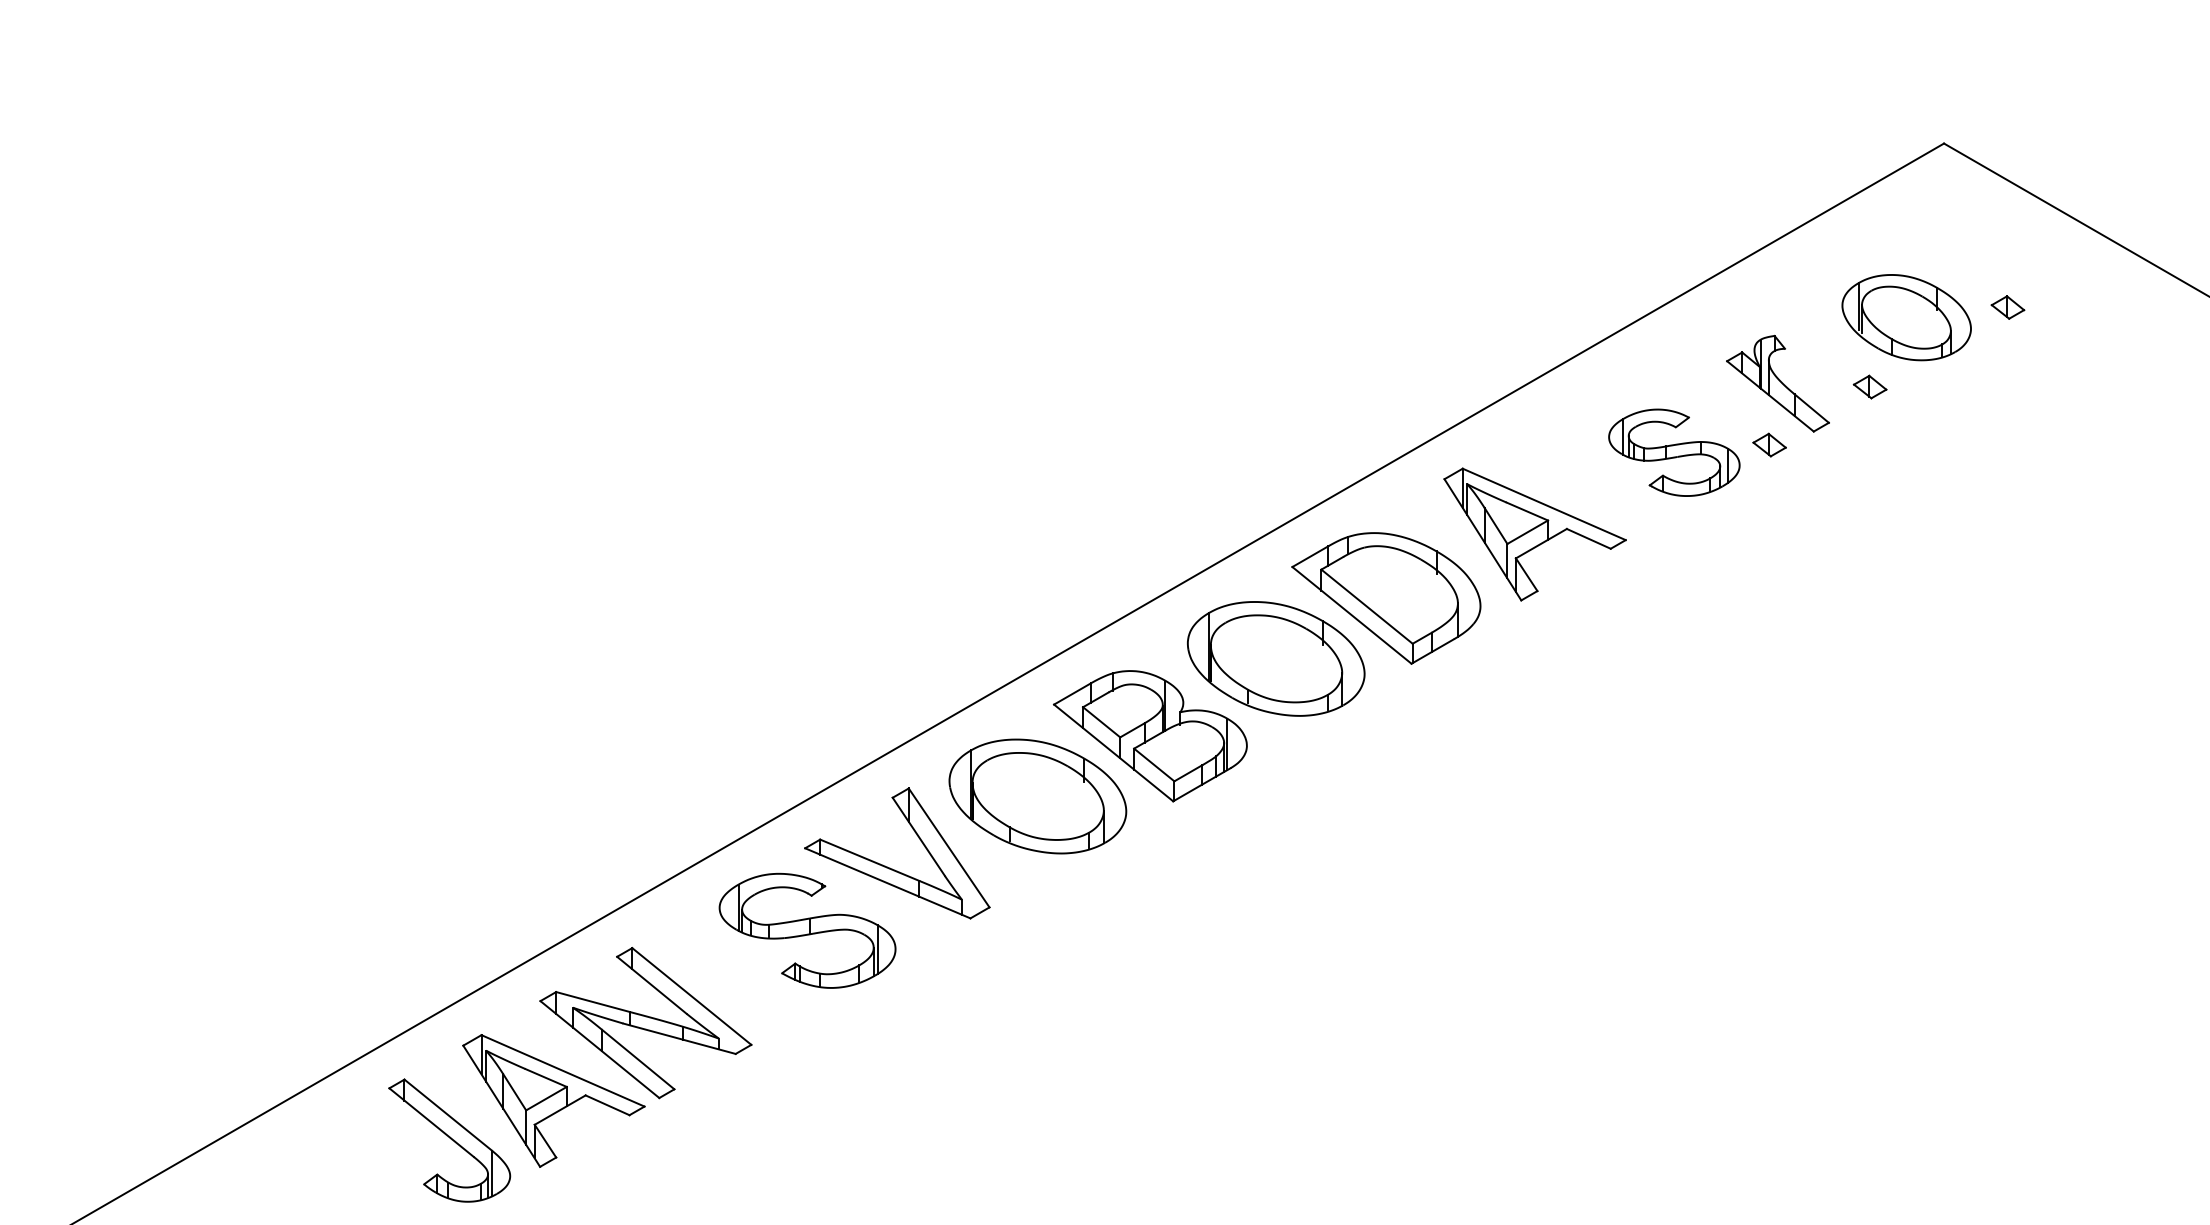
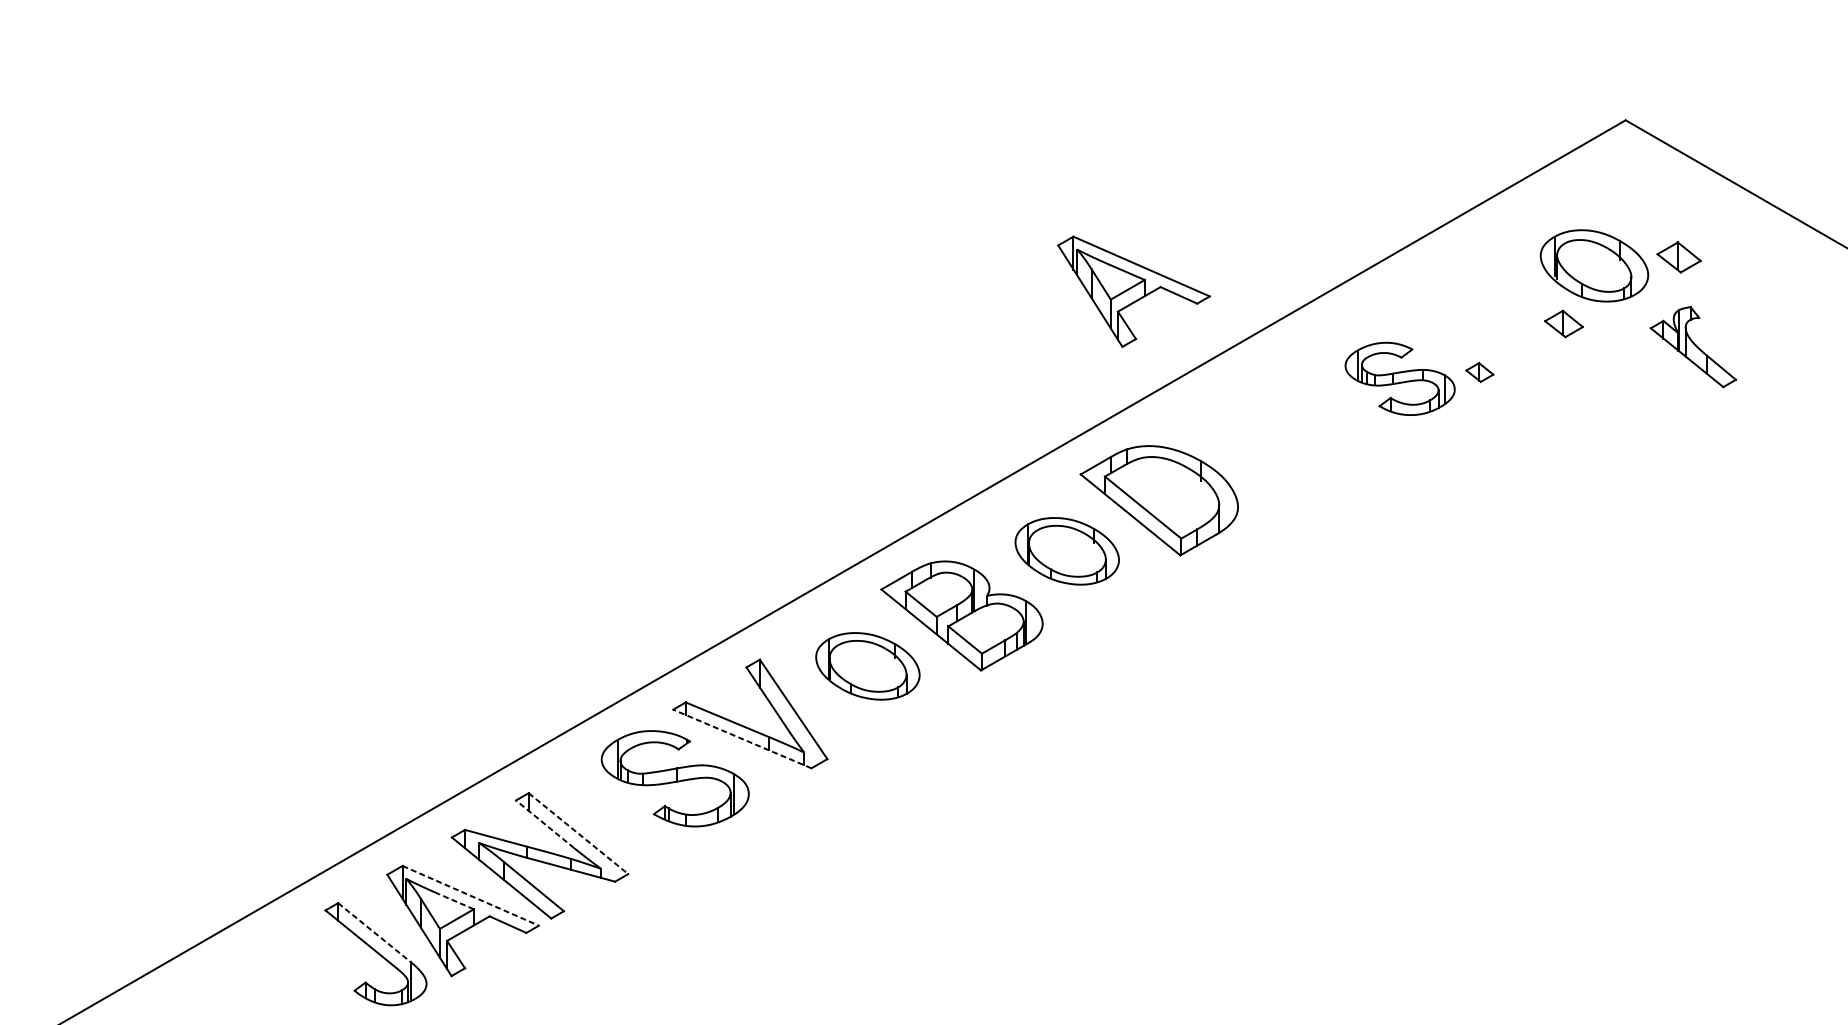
part: (2007, 307) -> (1678, 257), size x1.6
part: (1777, 383) -> (1692, 346), moved
part: (1869, 386) -> (1563, 323), size x1.4
part: (1534, 534) -> (1133, 291), moved
part: (1276, 658) -> (1067, 550), size x0.7
part: (1037, 796) -> (867, 666), size x0.7
line: (887, 883) -> (742, 739), solid -> dashed
line: (651, 985) -> (544, 824), solid -> dashed
line: (691, 996) -> (578, 833), solid -> dashed
line: (563, 1070) -> (471, 895), solid -> dashed
line: (545, 1077) -> (456, 901), solid -> dashed
line: (448, 1115) -> (374, 933), solid -> dashed

